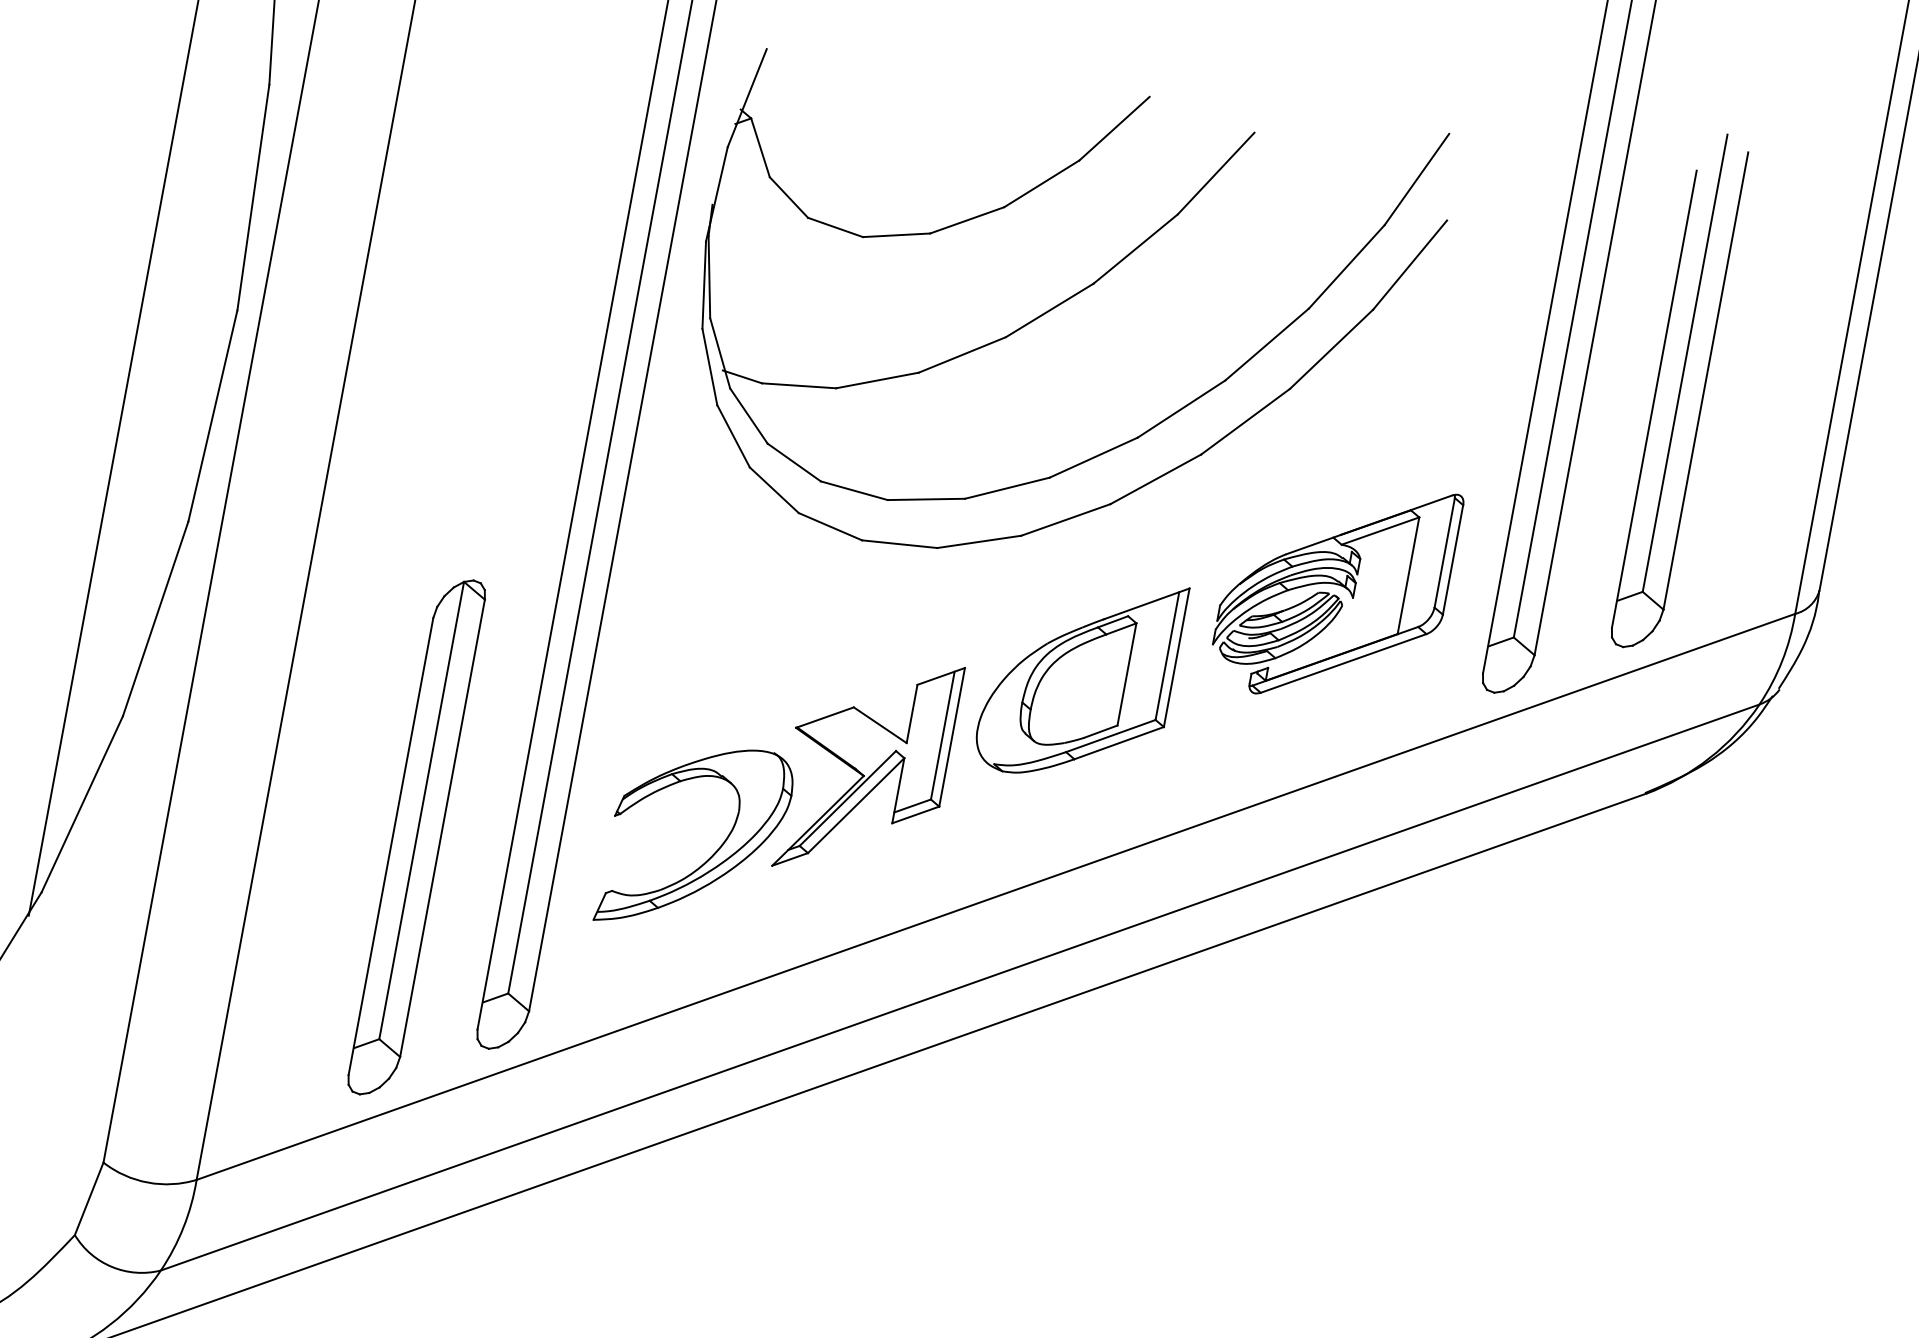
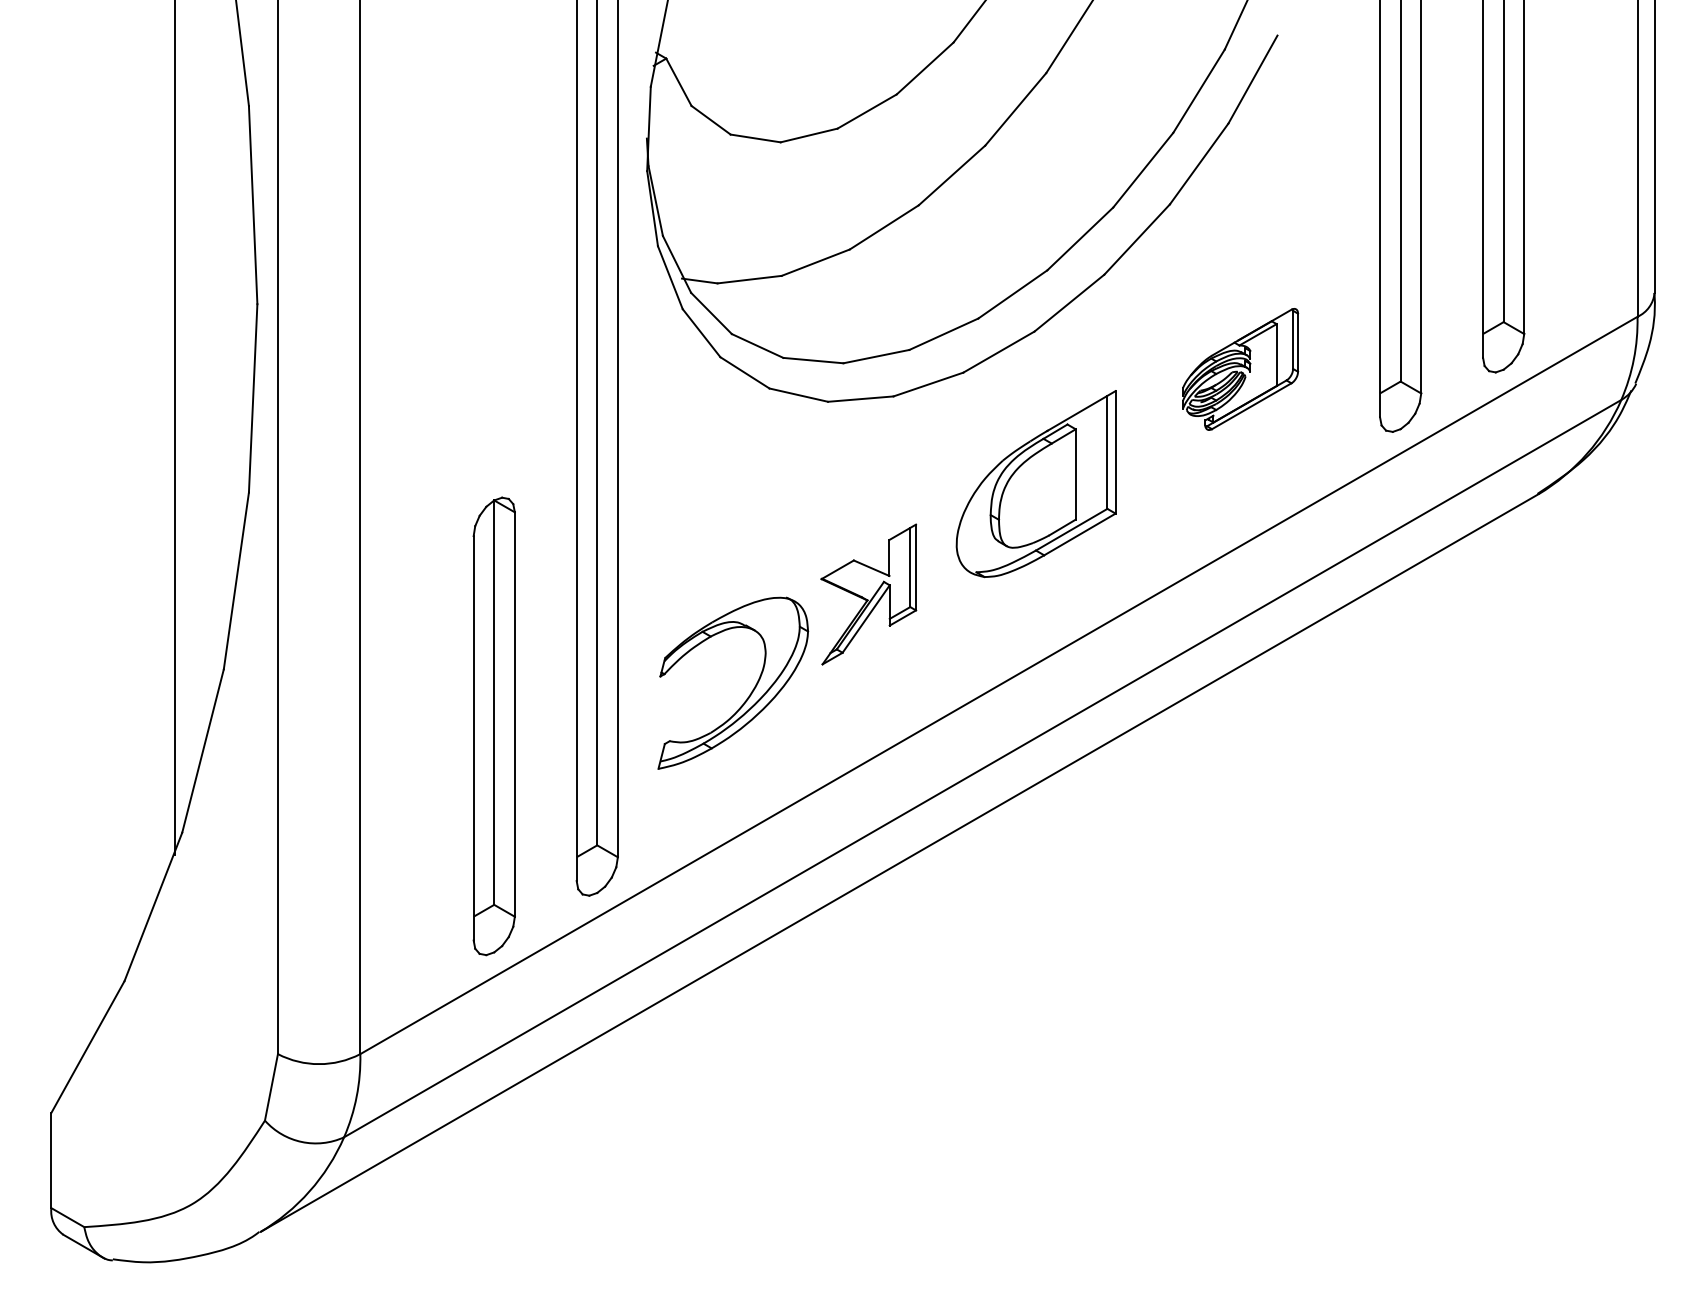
part: (1335, 590) -> (1240, 369), size x0.6
part: (867, 766) -> (868, 594), size x0.7

